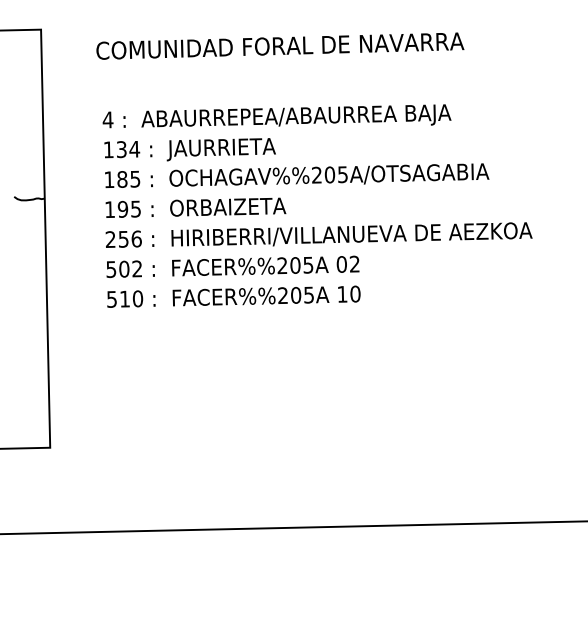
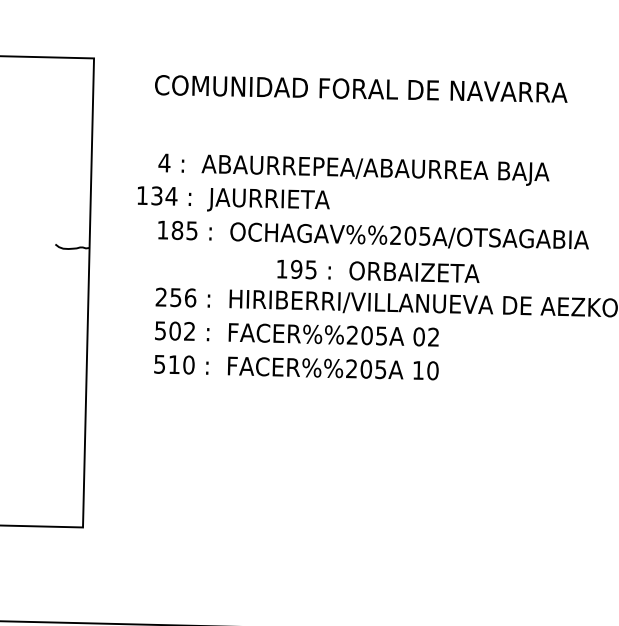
text: (189, 149) -> (232, 199), moved
text: (195, 207) -> (377, 271), moved

